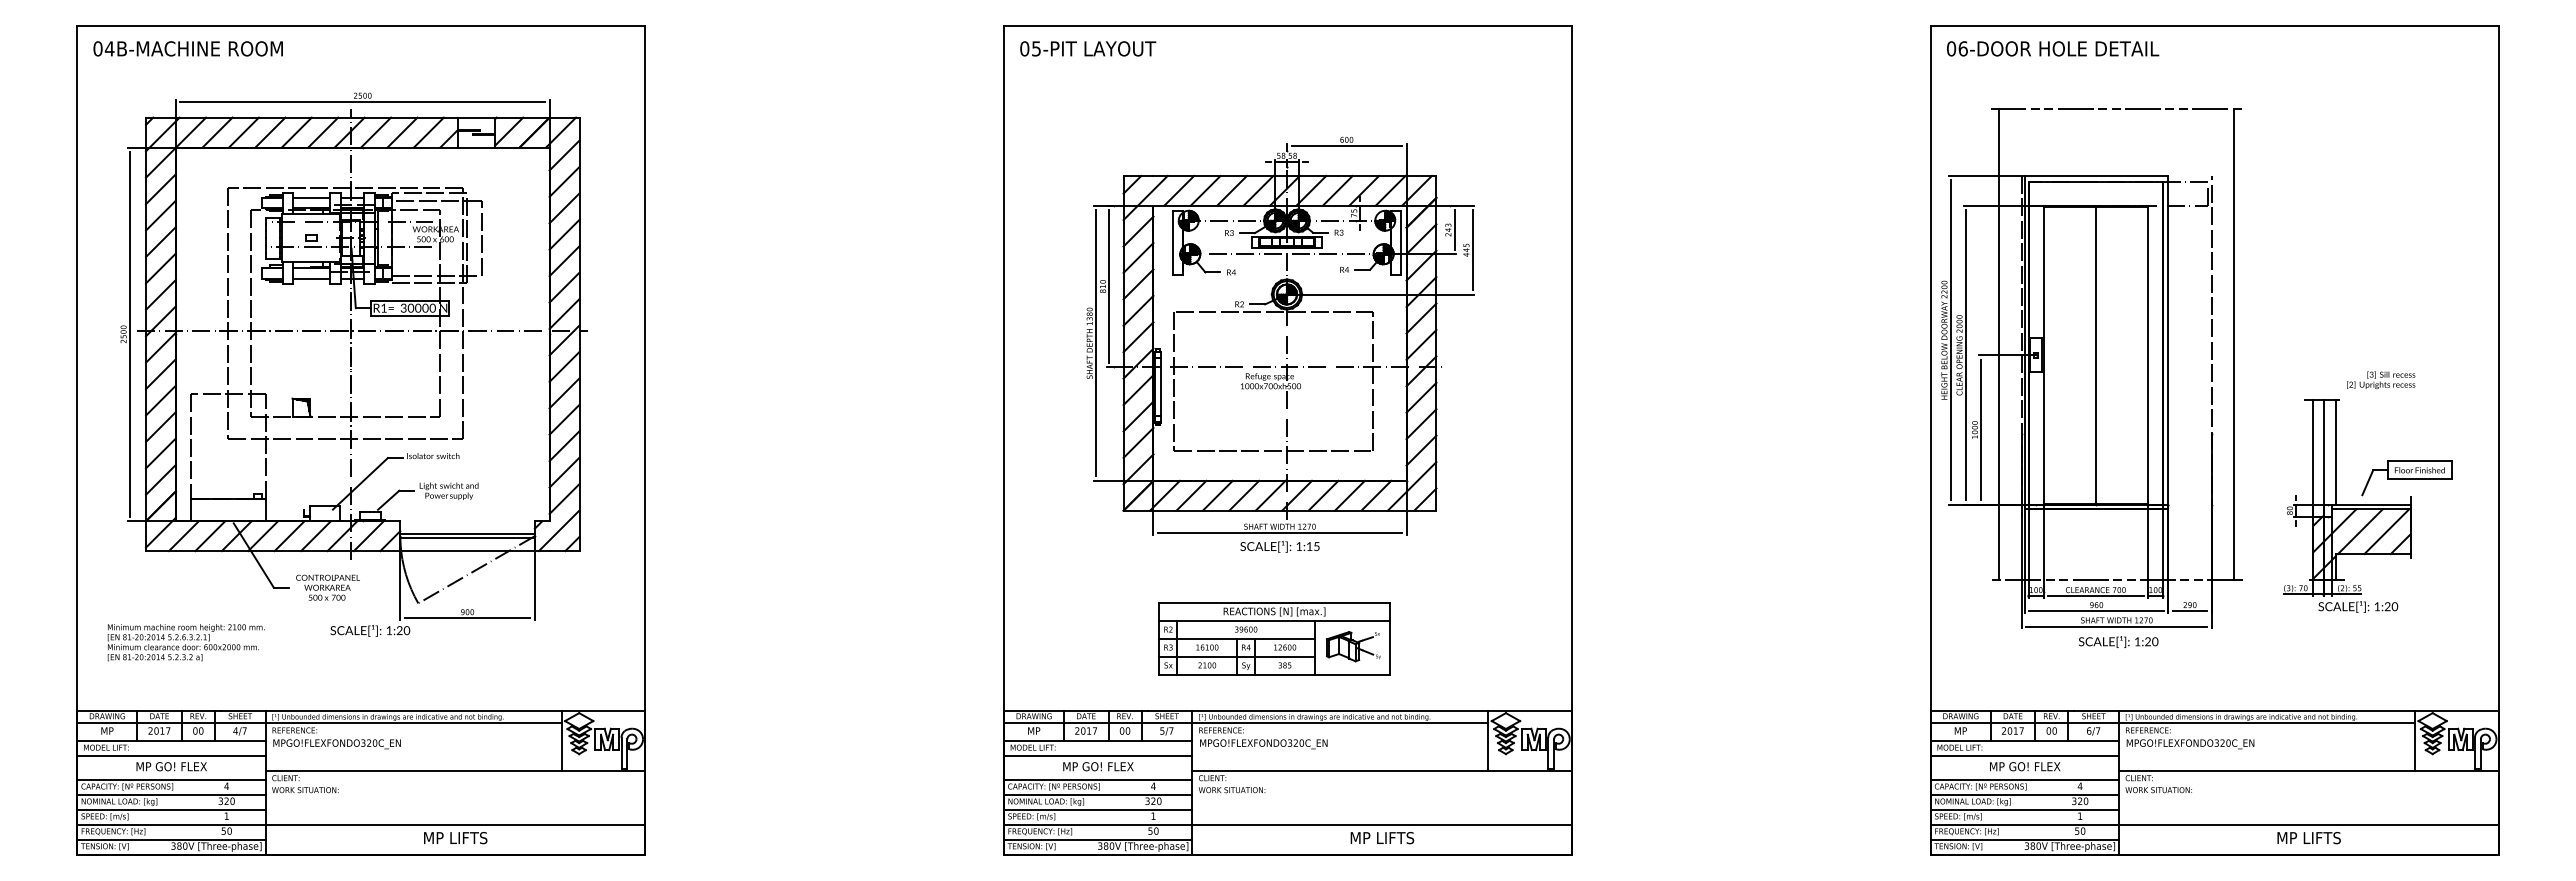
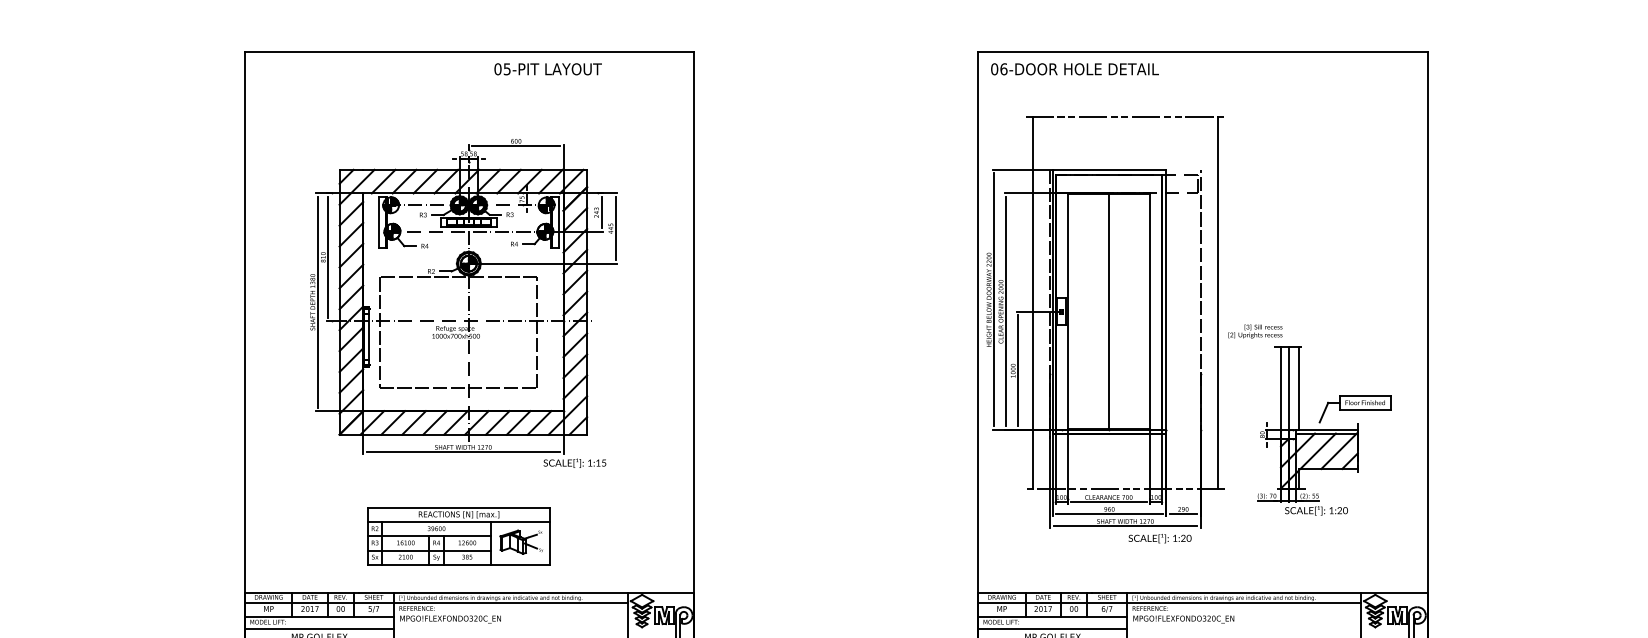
text: (1088, 48) -> (548, 69), moved
text: (2381, 380) -> (1255, 331), moved
text: (1279, 546) -> (574, 463), moved
text: (2118, 641) -> (1160, 538), moved

